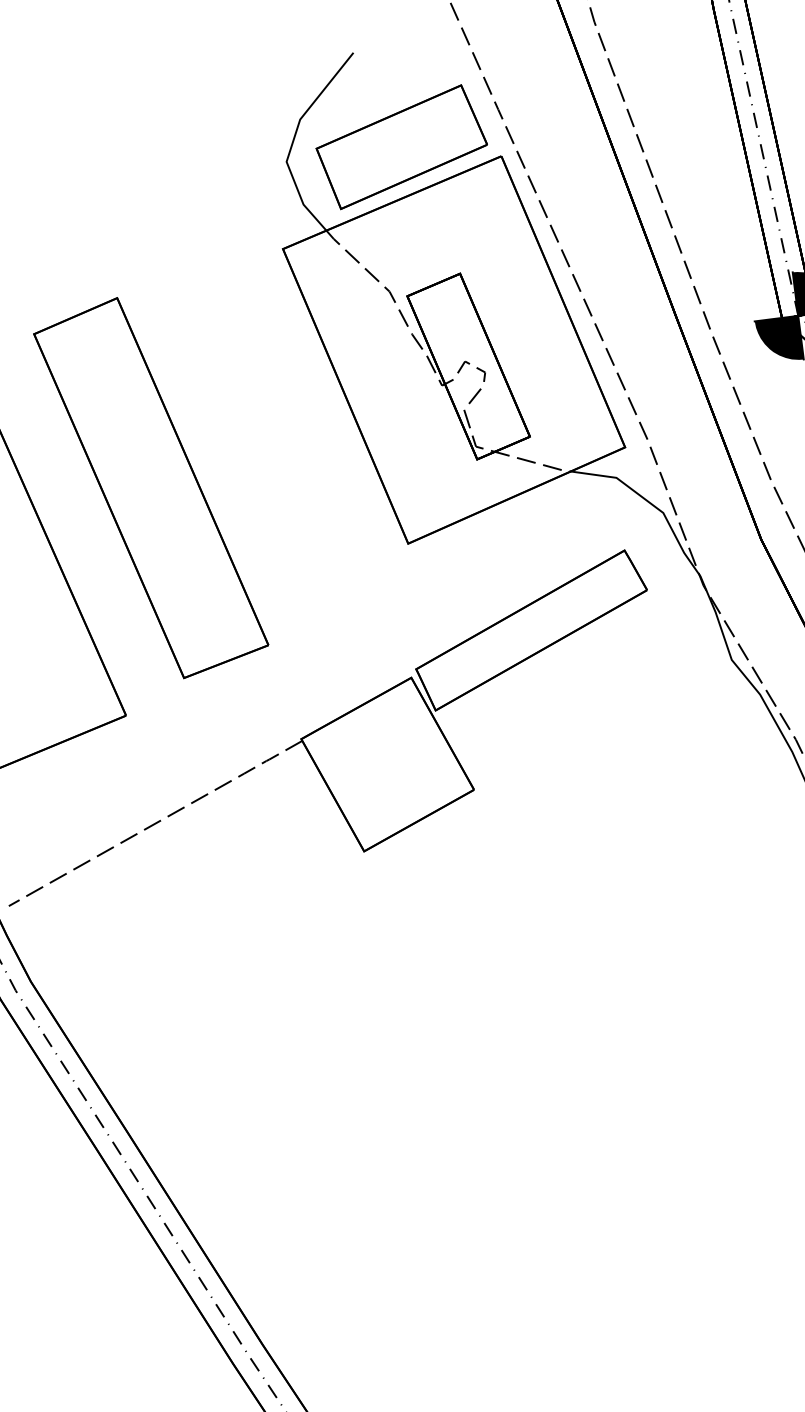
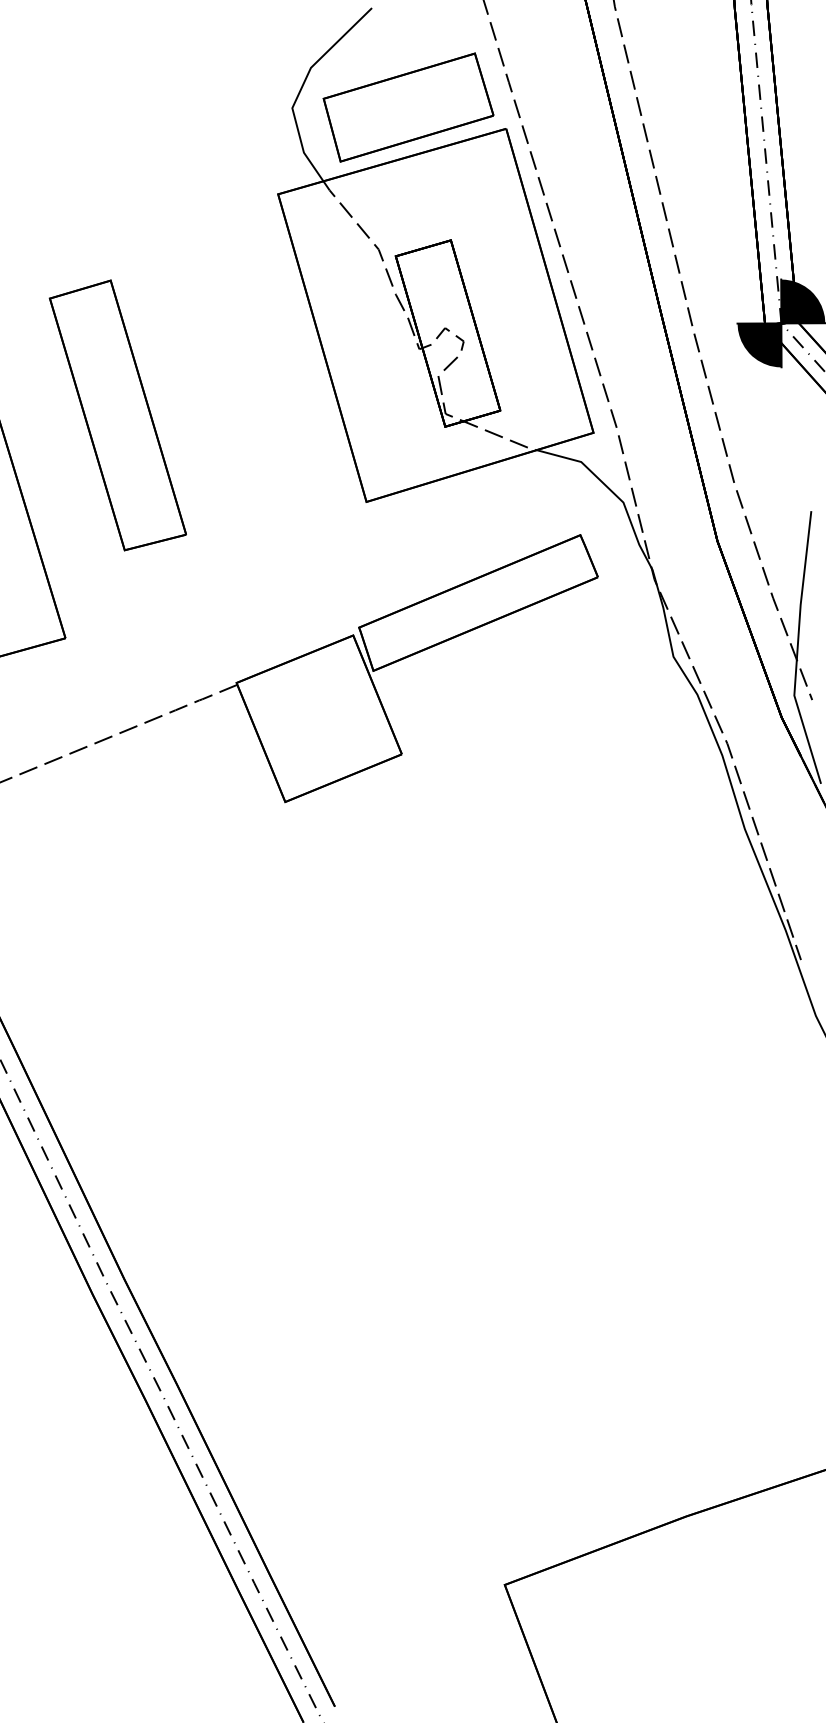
part: (150, 488) -> (117, 415), size x0.7

